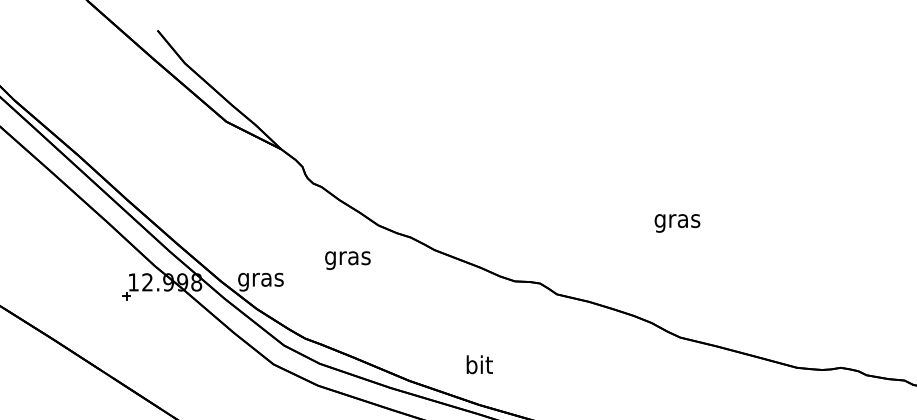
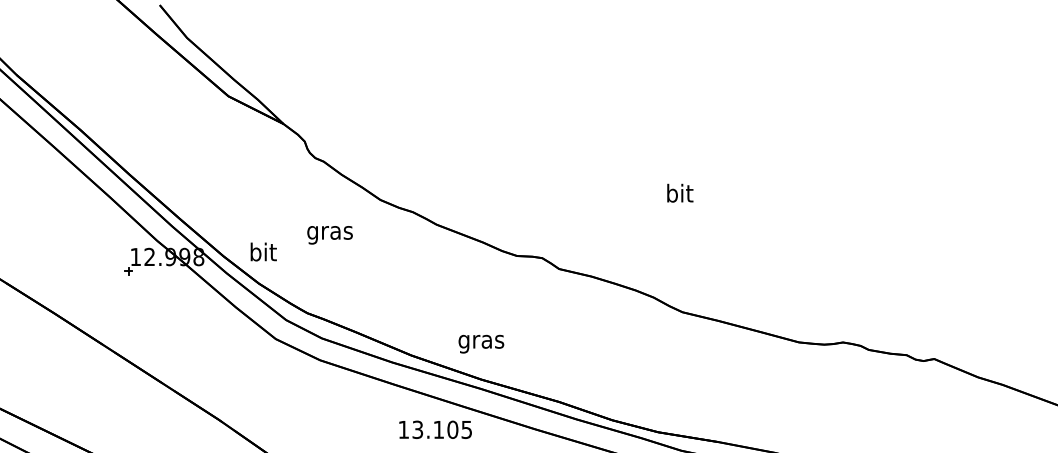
text: (677, 220) -> (679, 195), gras -> bit
text: (347, 260) -> (329, 235), moved
text: (260, 279) -> (262, 254), gras -> bit
text: (479, 366) -> (481, 341), bit -> gras

